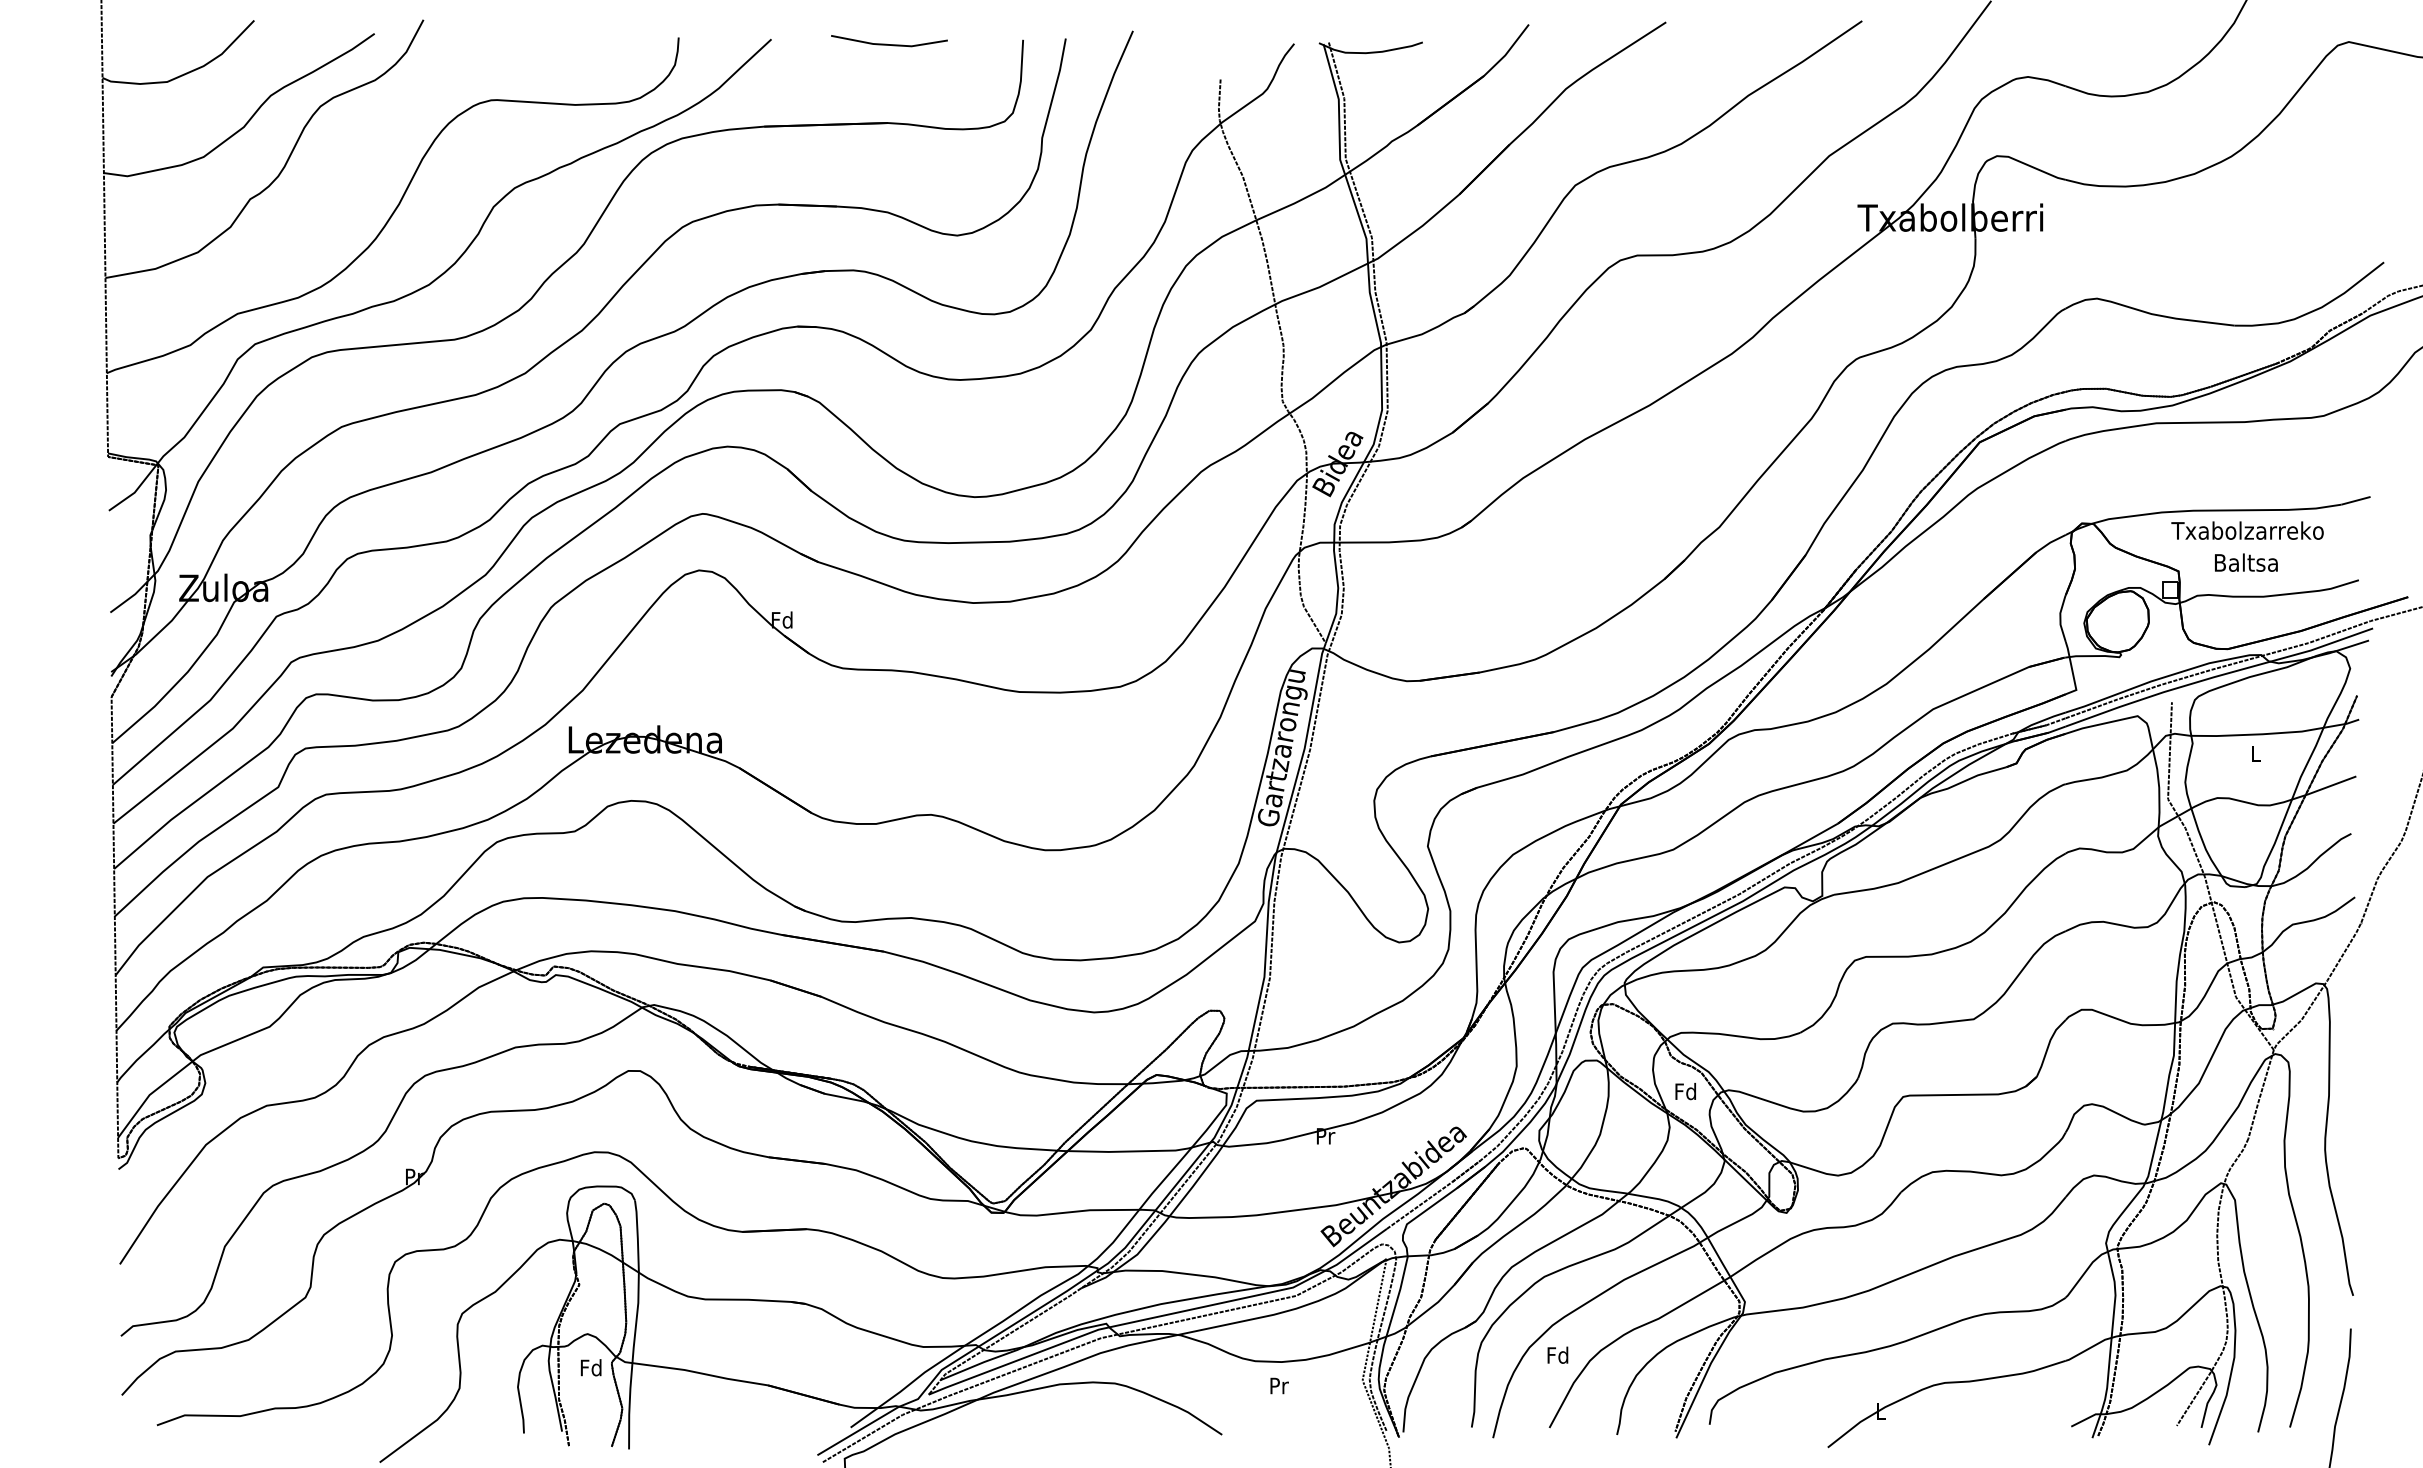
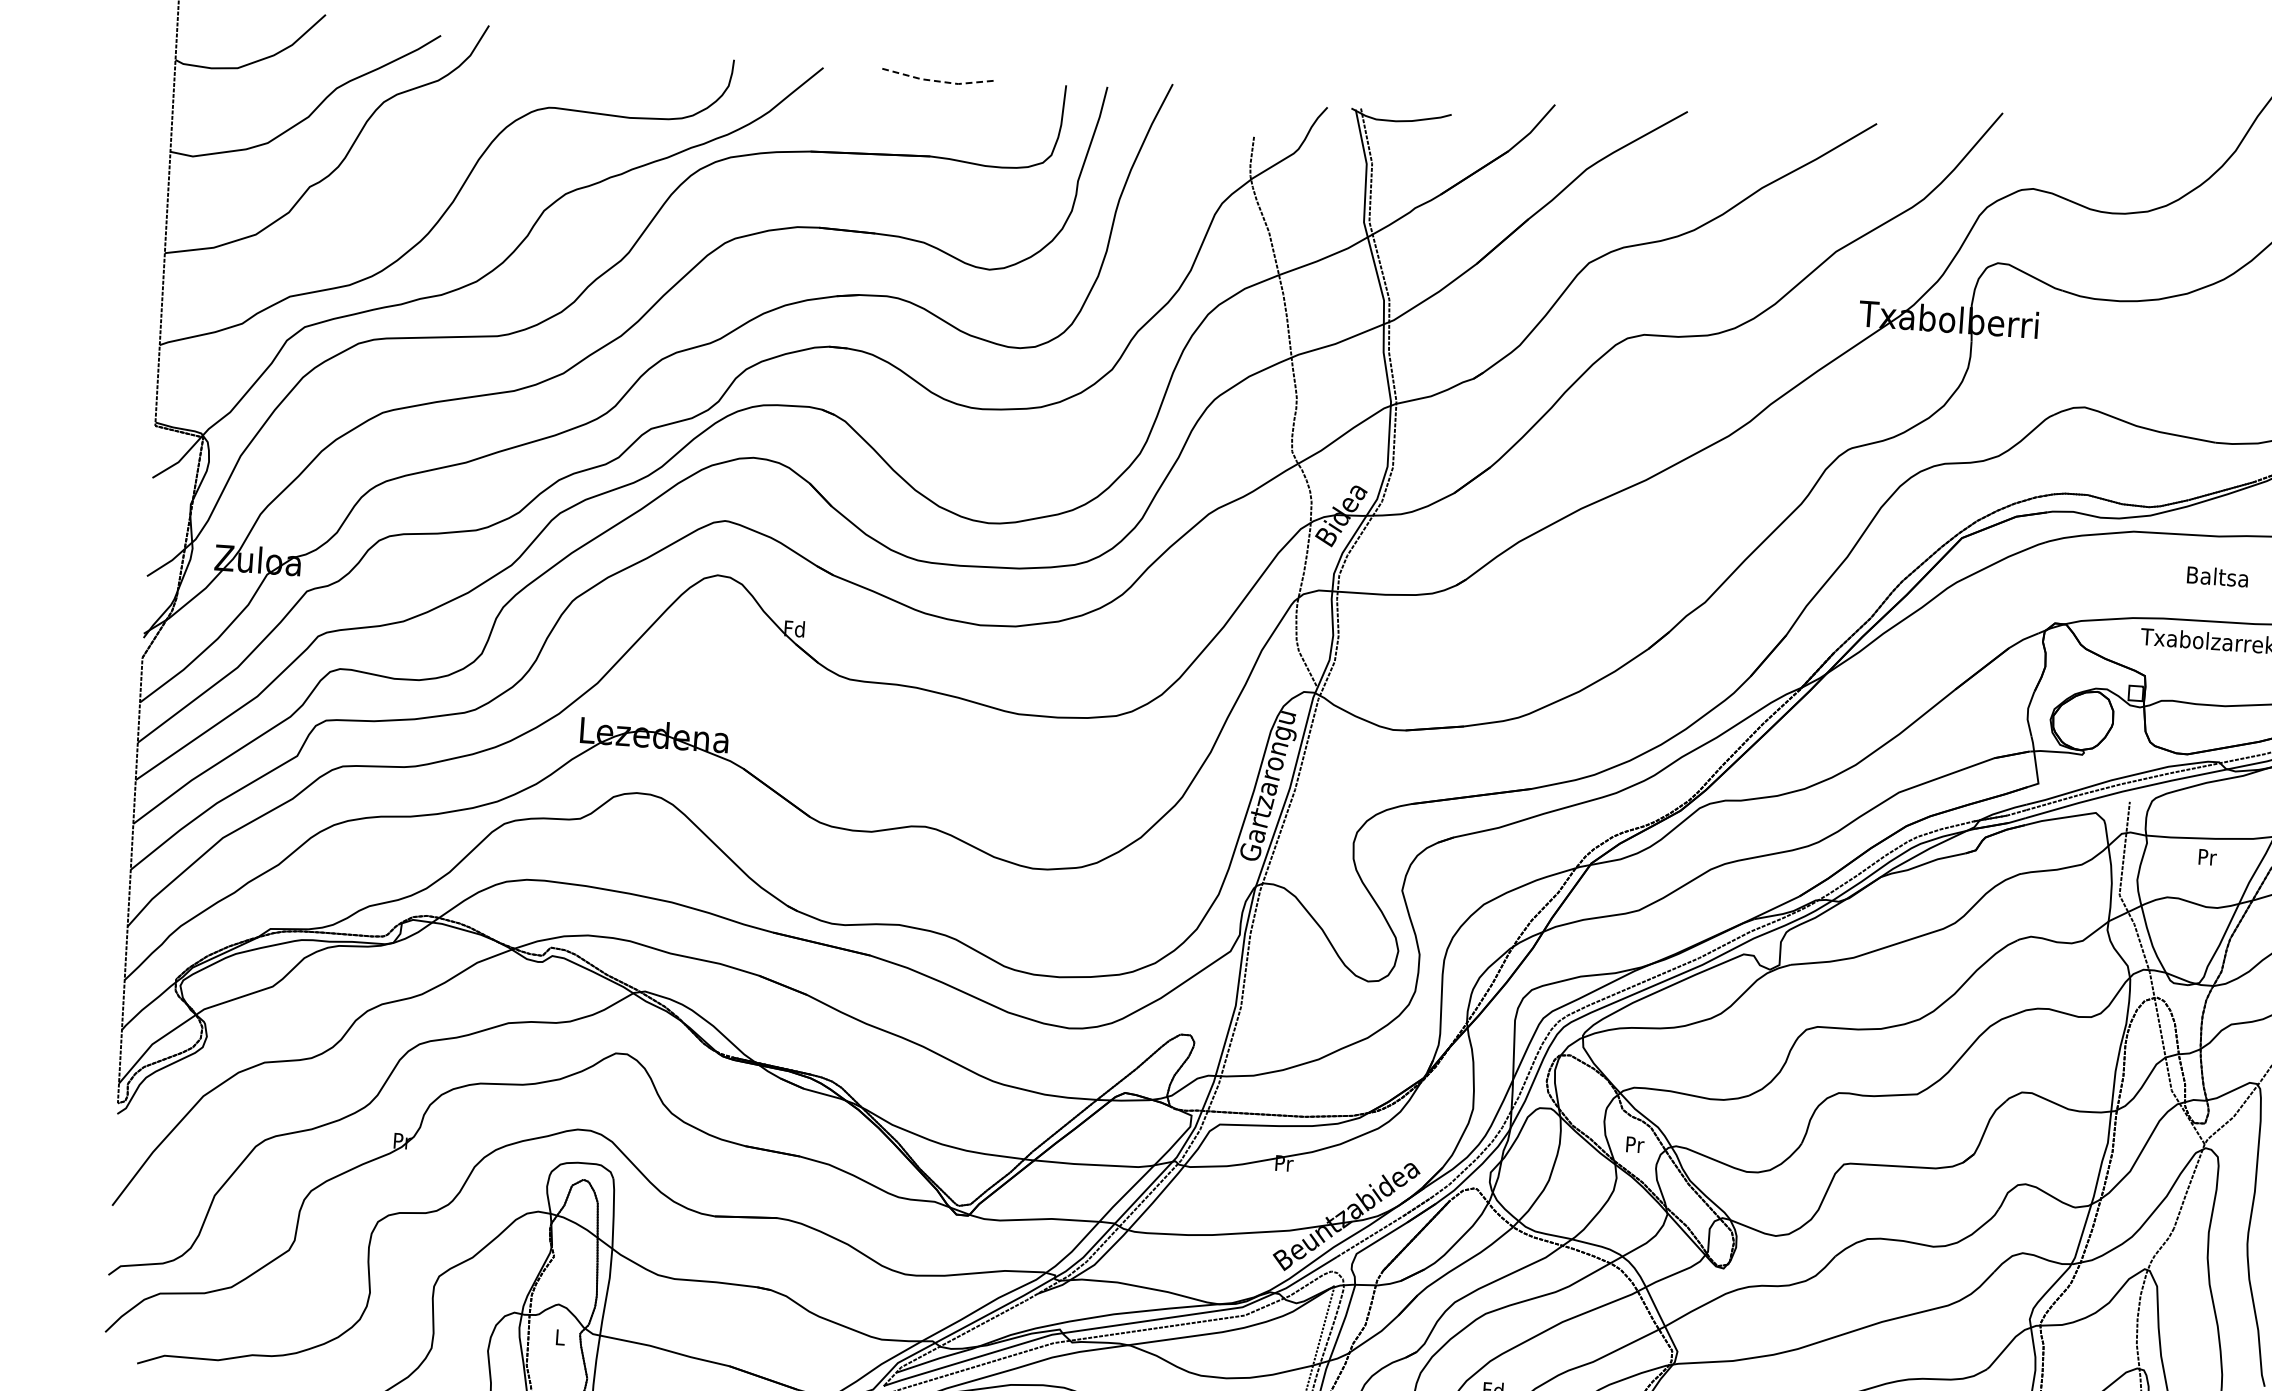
line: (888, 44) -> (936, 80), solid -> dashed
text: (2246, 562) -> (2217, 576), moved
text: (2256, 753) -> (2207, 857), L -> Pr
text: (1685, 1091) -> (1634, 1144), Fd -> Pr
text: (590, 1367) -> (559, 1336), Fd -> L

